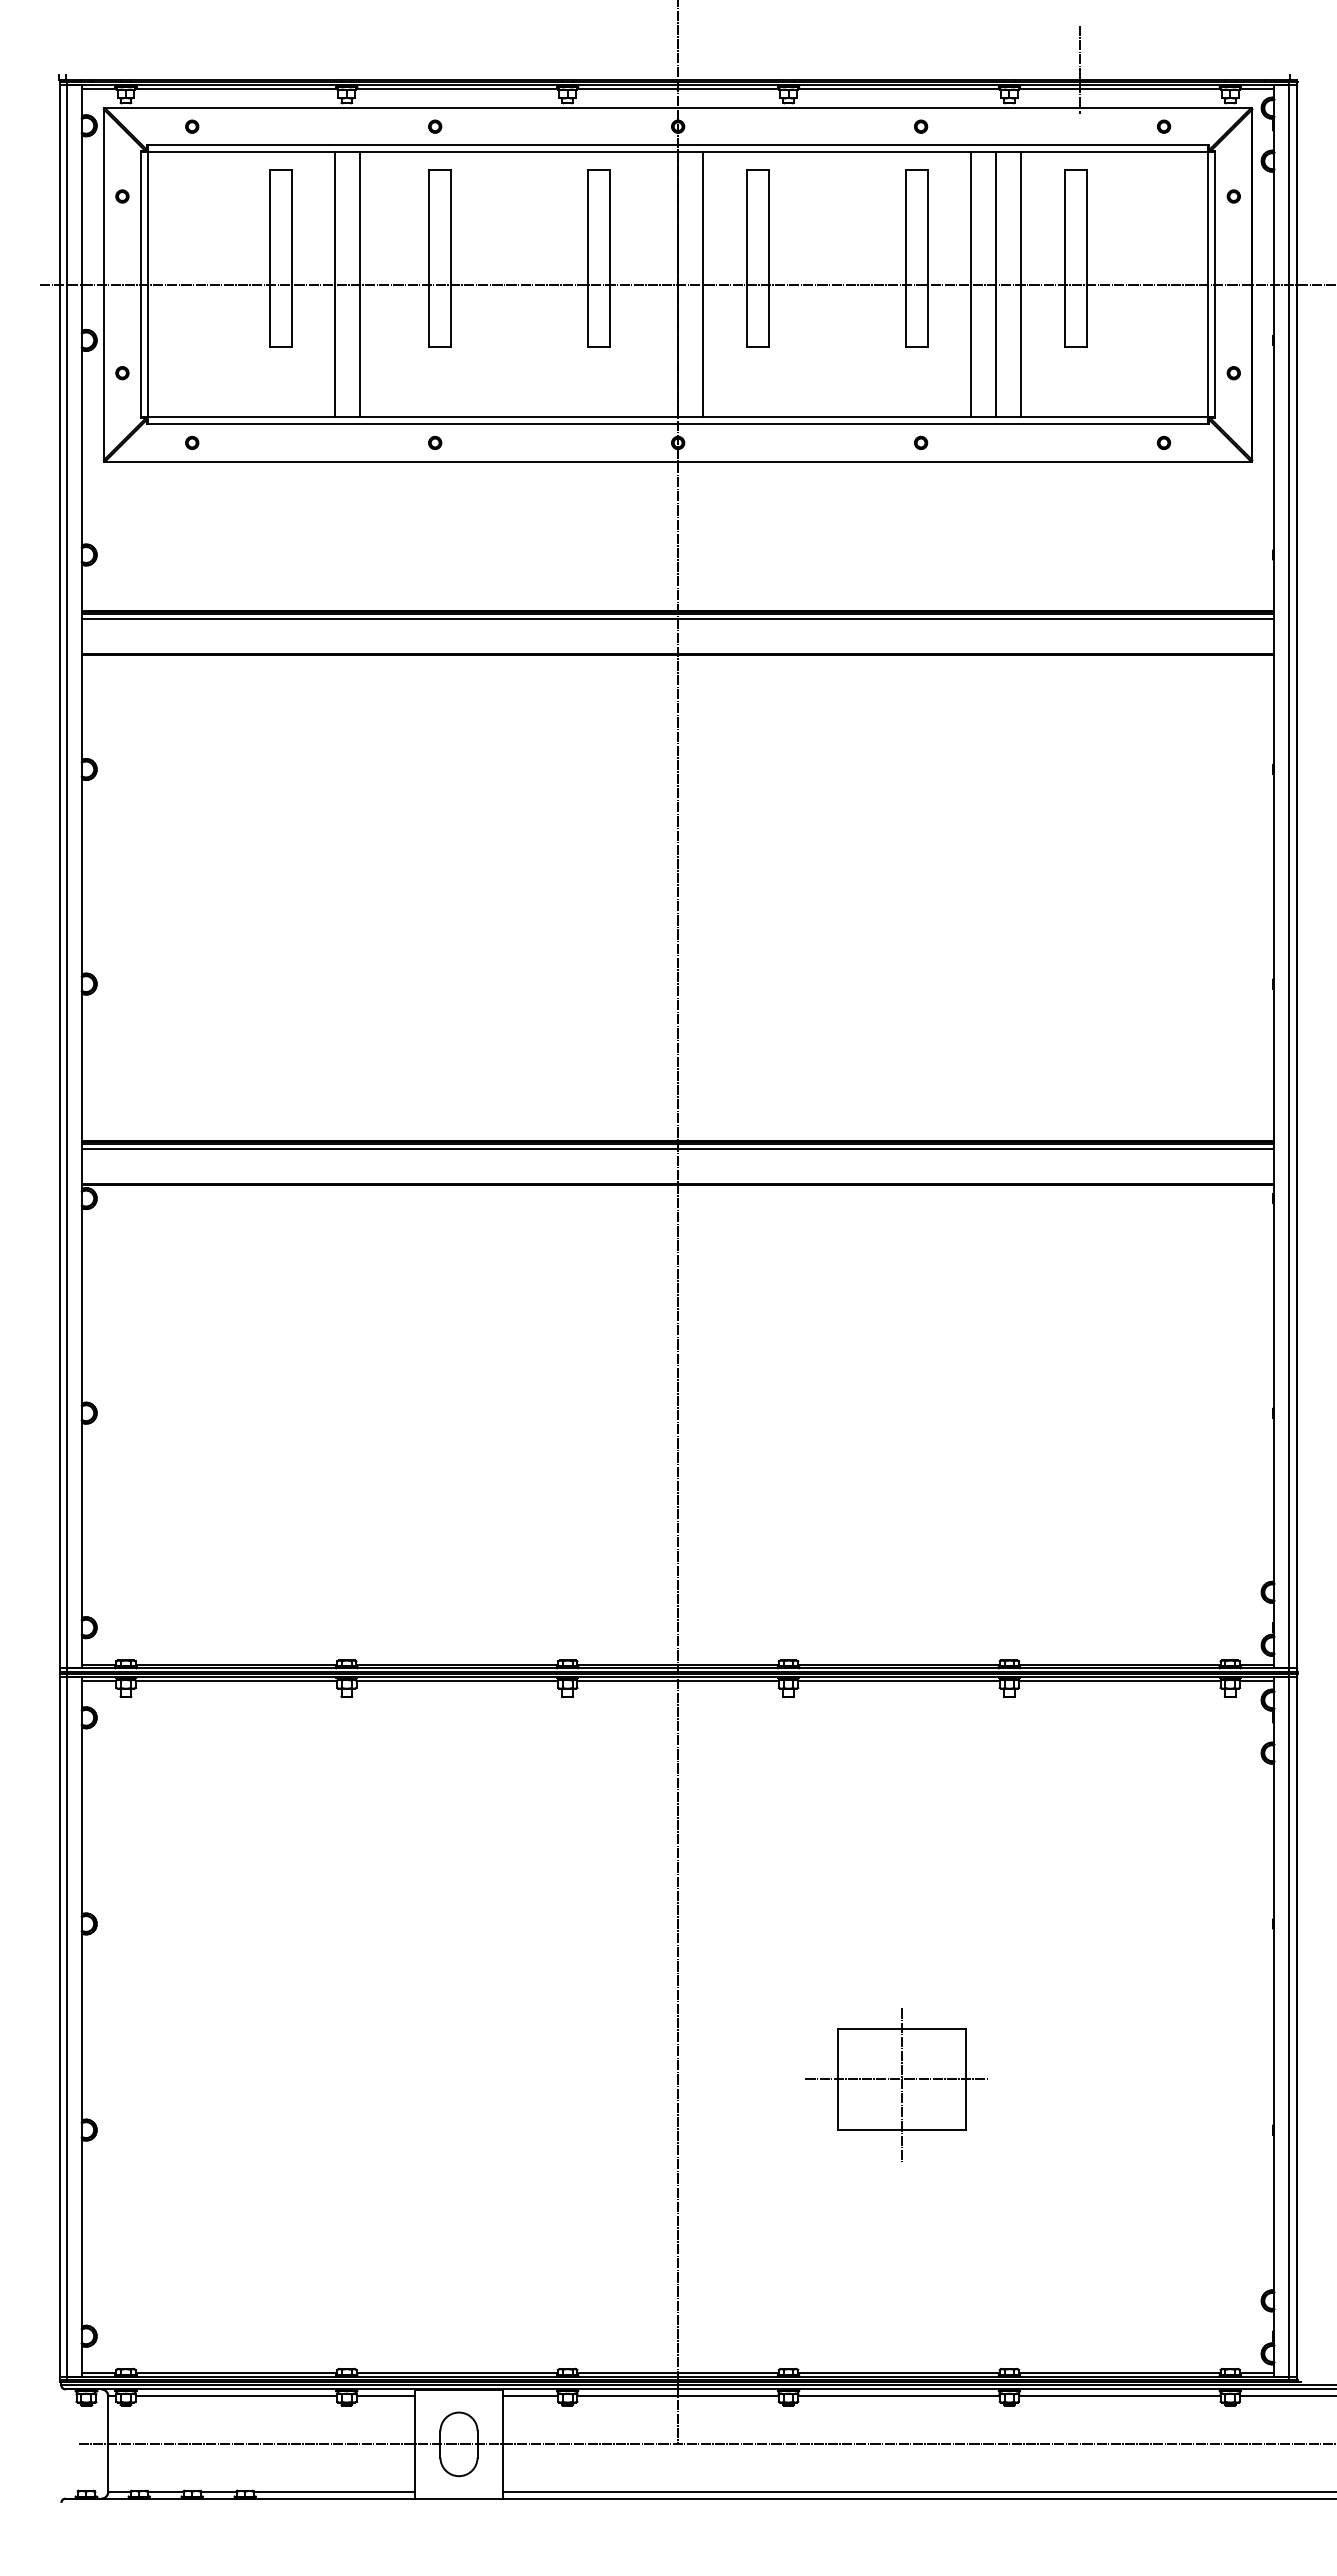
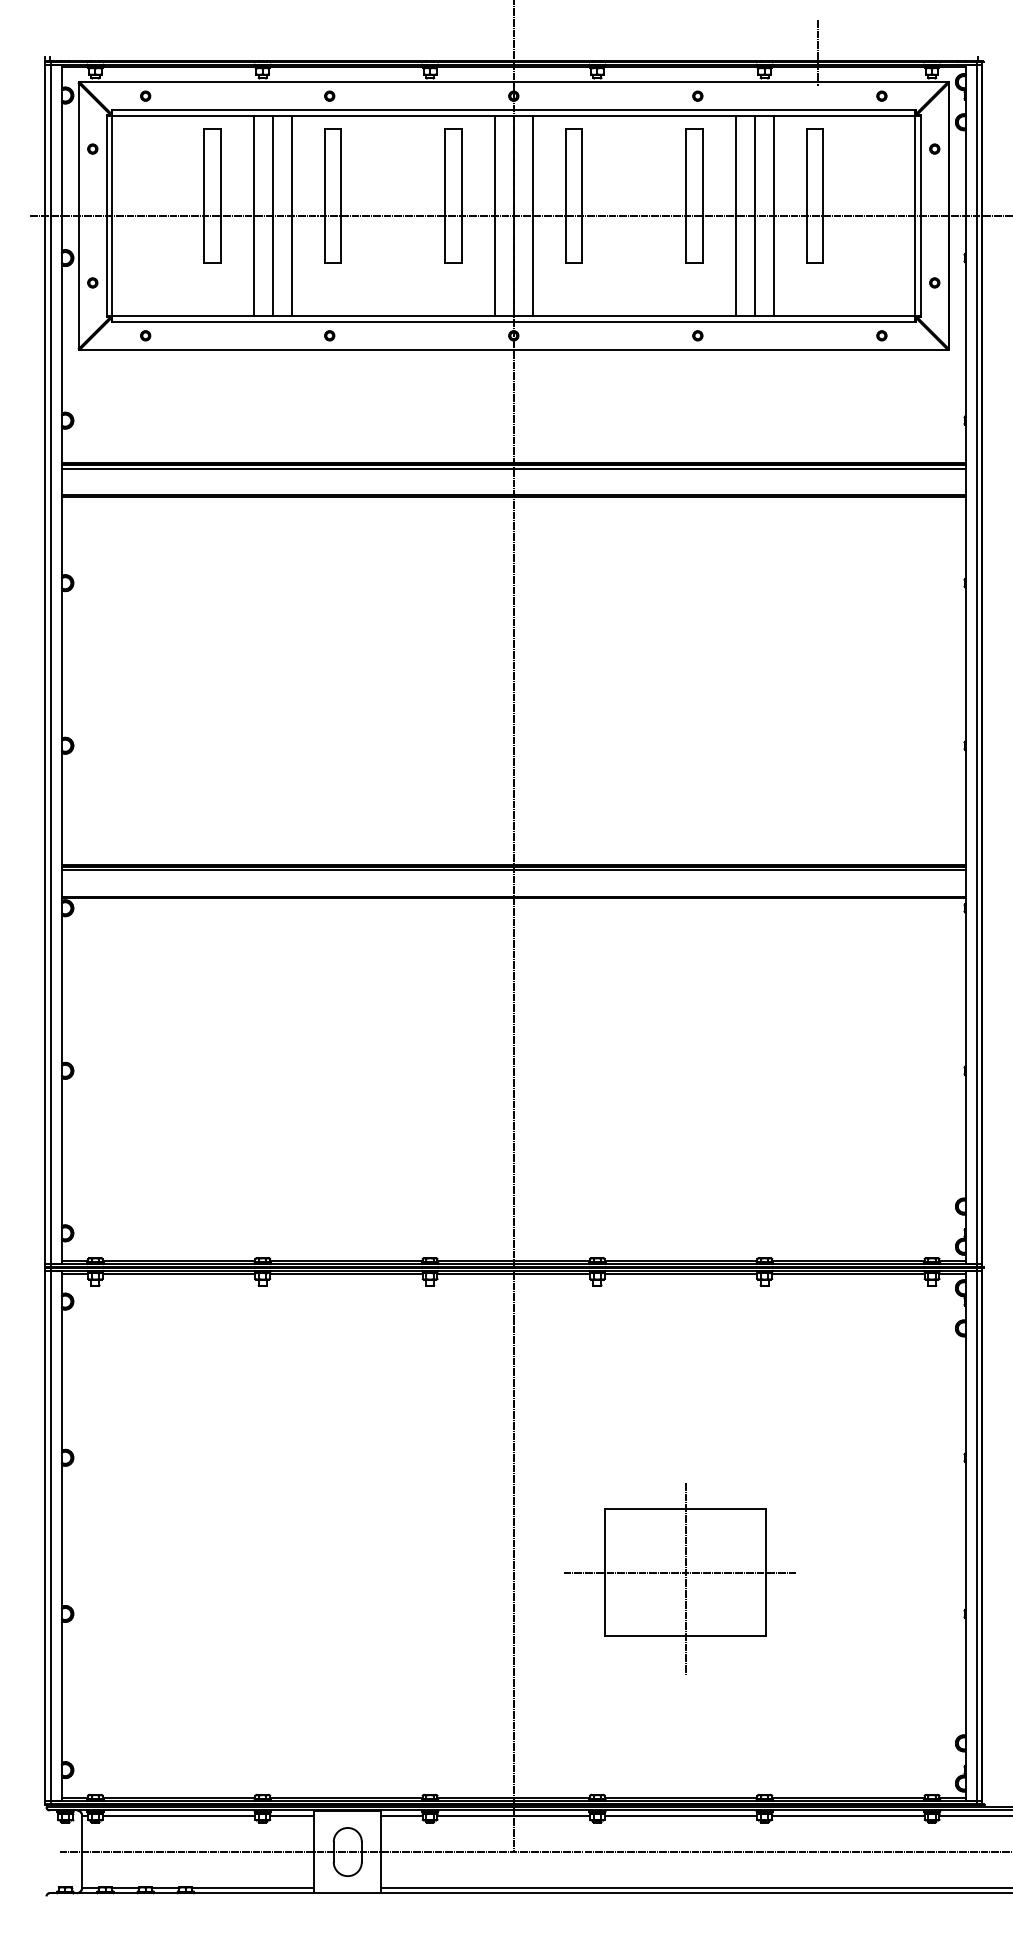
line: (385, 284) -> (292, 215), added
line: (653, 284) -> (495, 215), added
part: (897, 2084) -> (679, 1579), size x1.67

